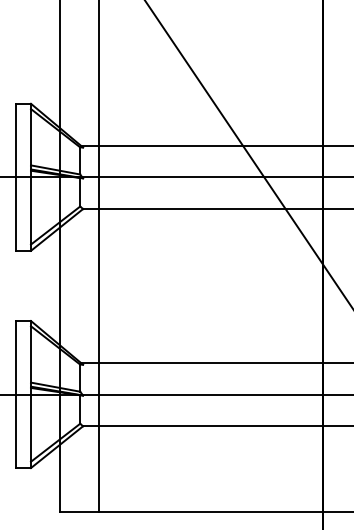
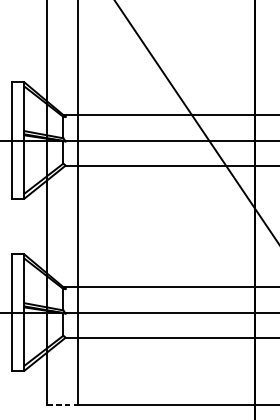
line: (79, 511) -> (62, 405), solid -> dashed

